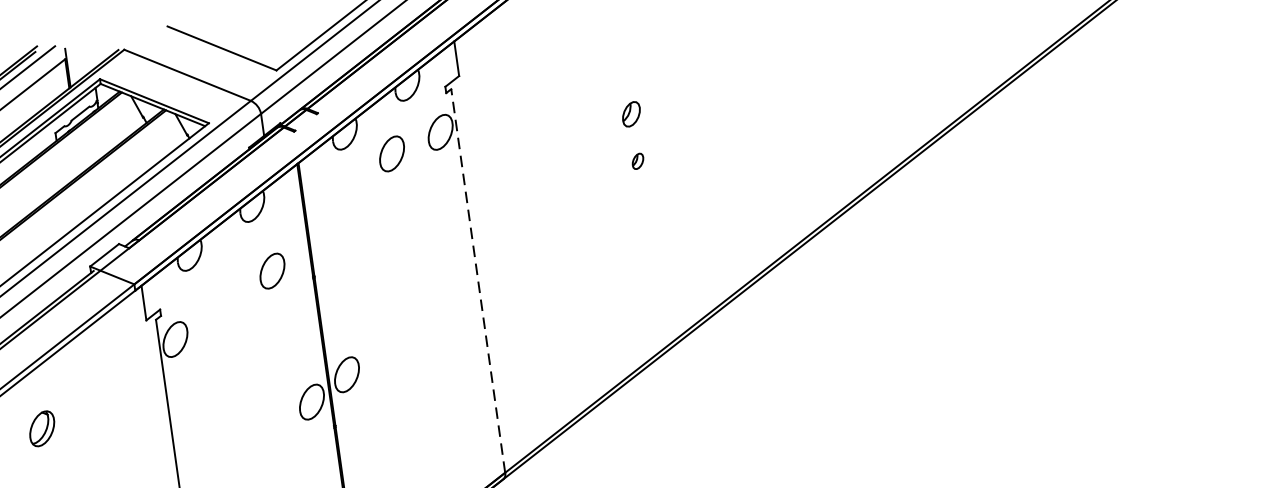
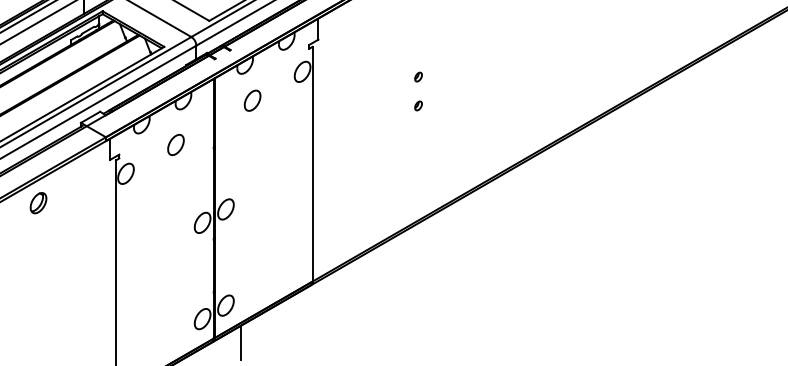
part: (631, 113) -> (418, 76), size x0.62
part: (391, 153) -> (252, 100), moved
part: (271, 272) -> (175, 145), moved
line: (477, 279) -> (312, 163), dashed -> solid
part: (42, 429) -> (38, 203), moved

